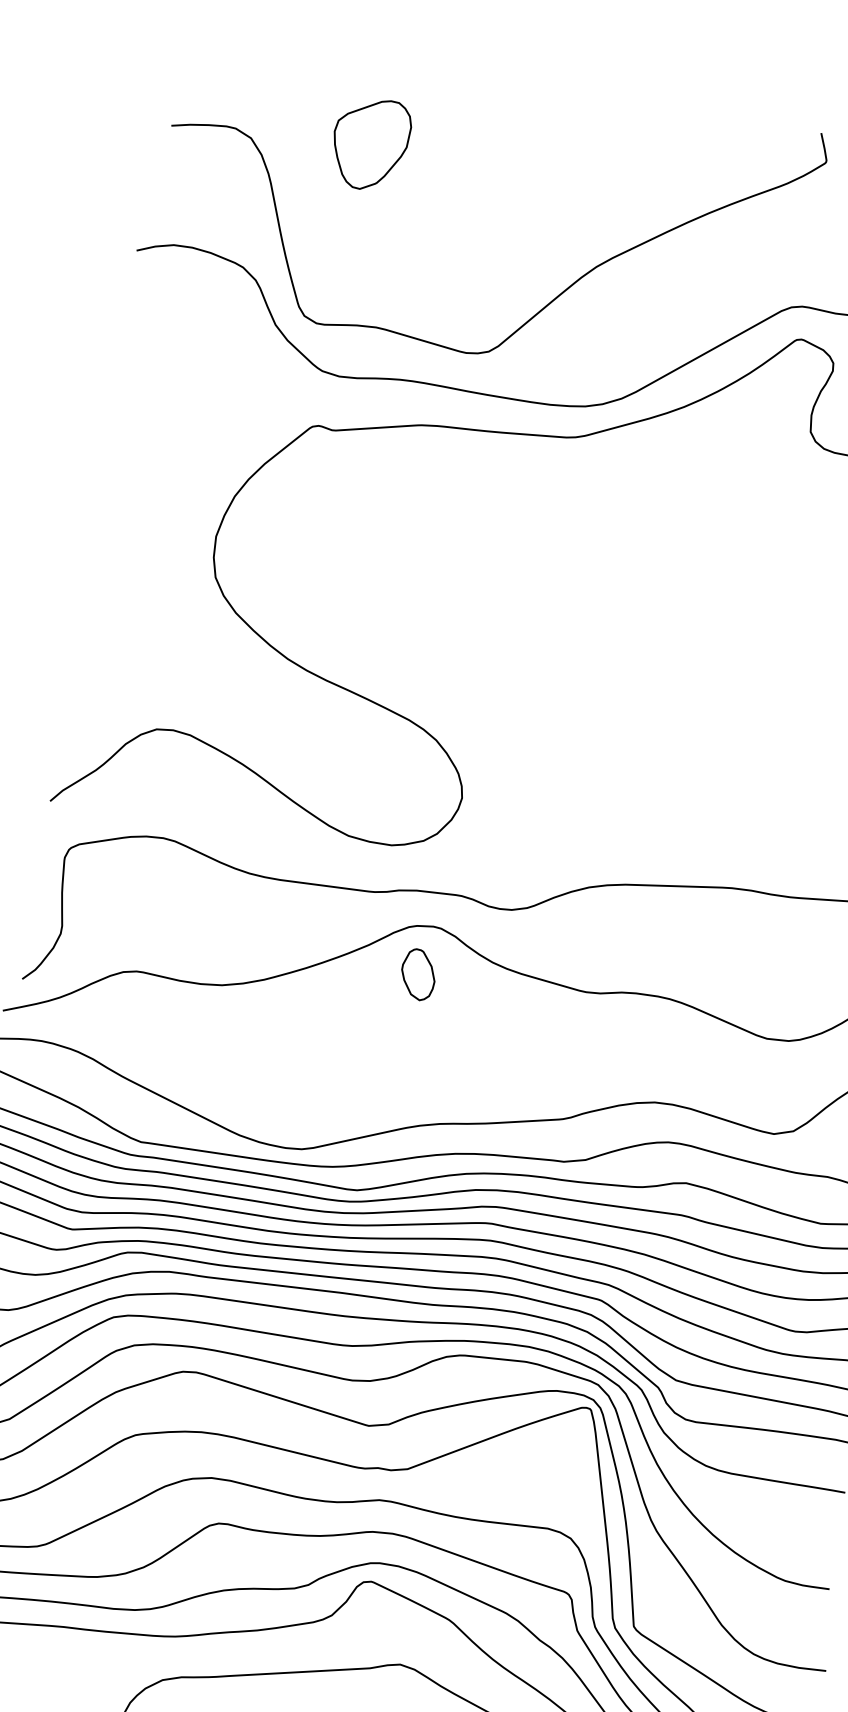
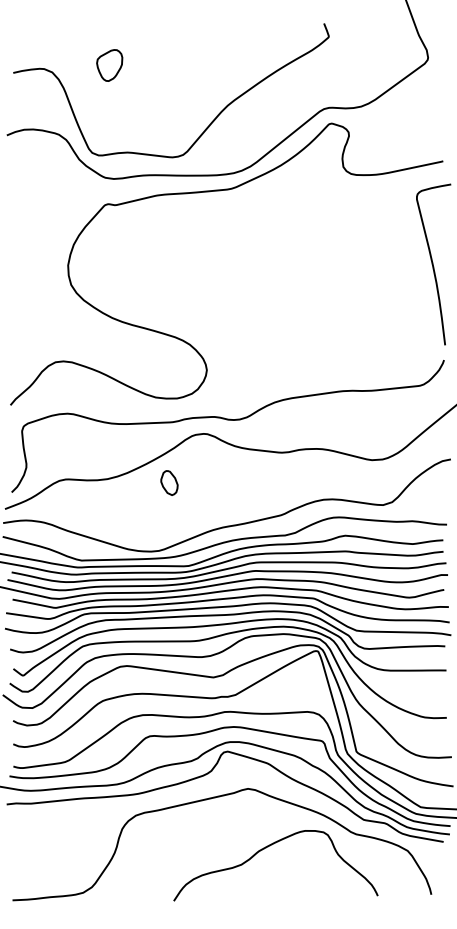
part: (369, 143) -> (109, 65), size x0.7
part: (418, 973) -> (169, 482), moved

